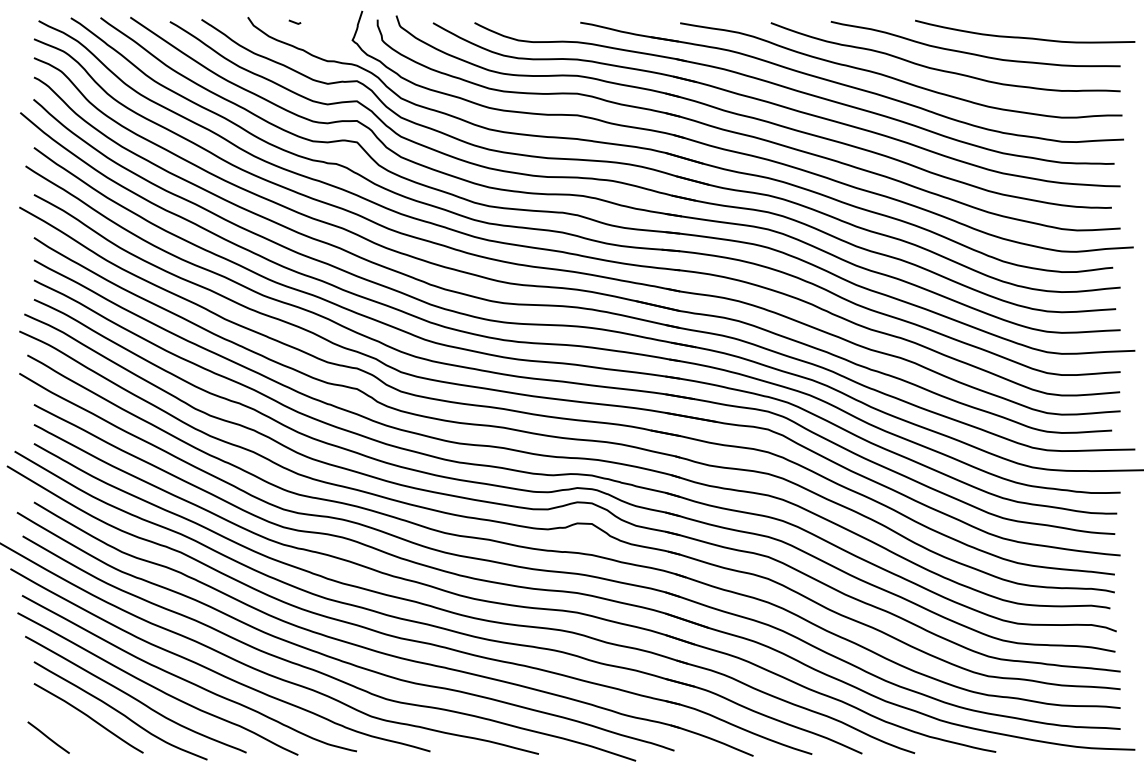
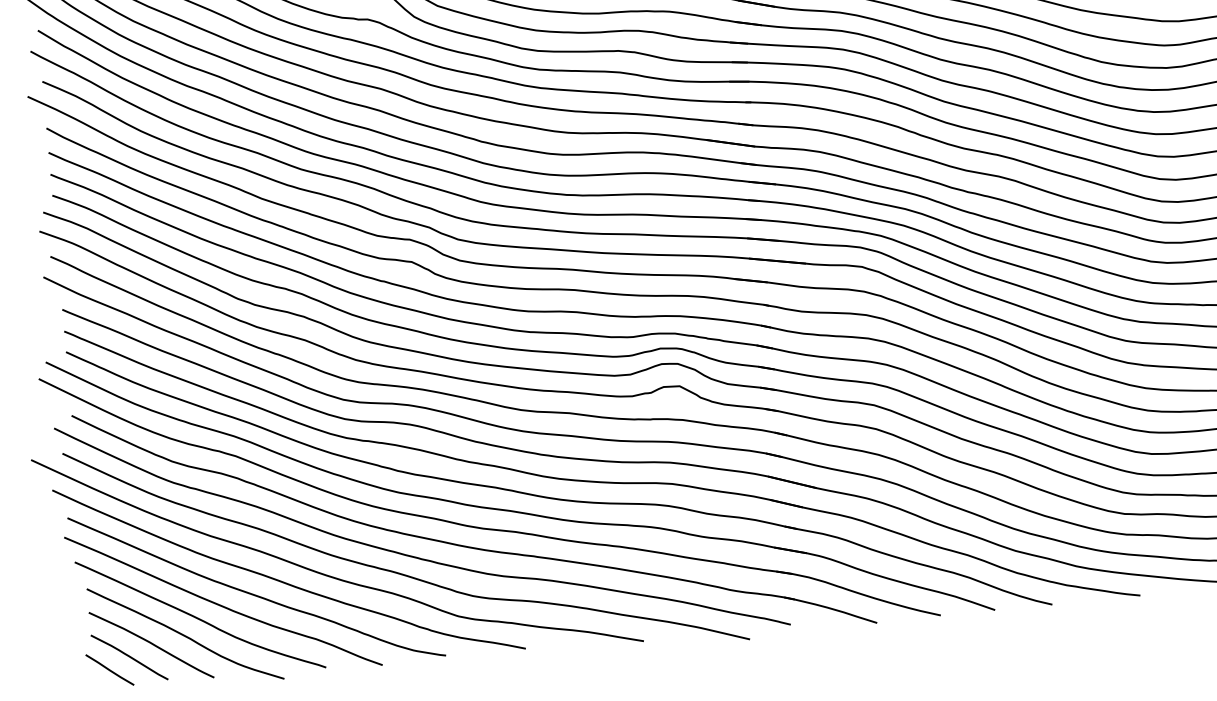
curve: (67, 727) -> (129, 657), added

